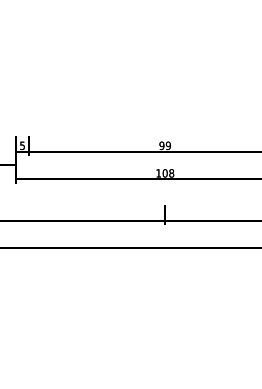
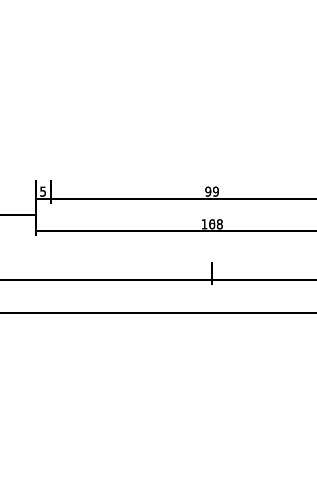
text: (165, 172) -> (212, 223), 108 -> 168

